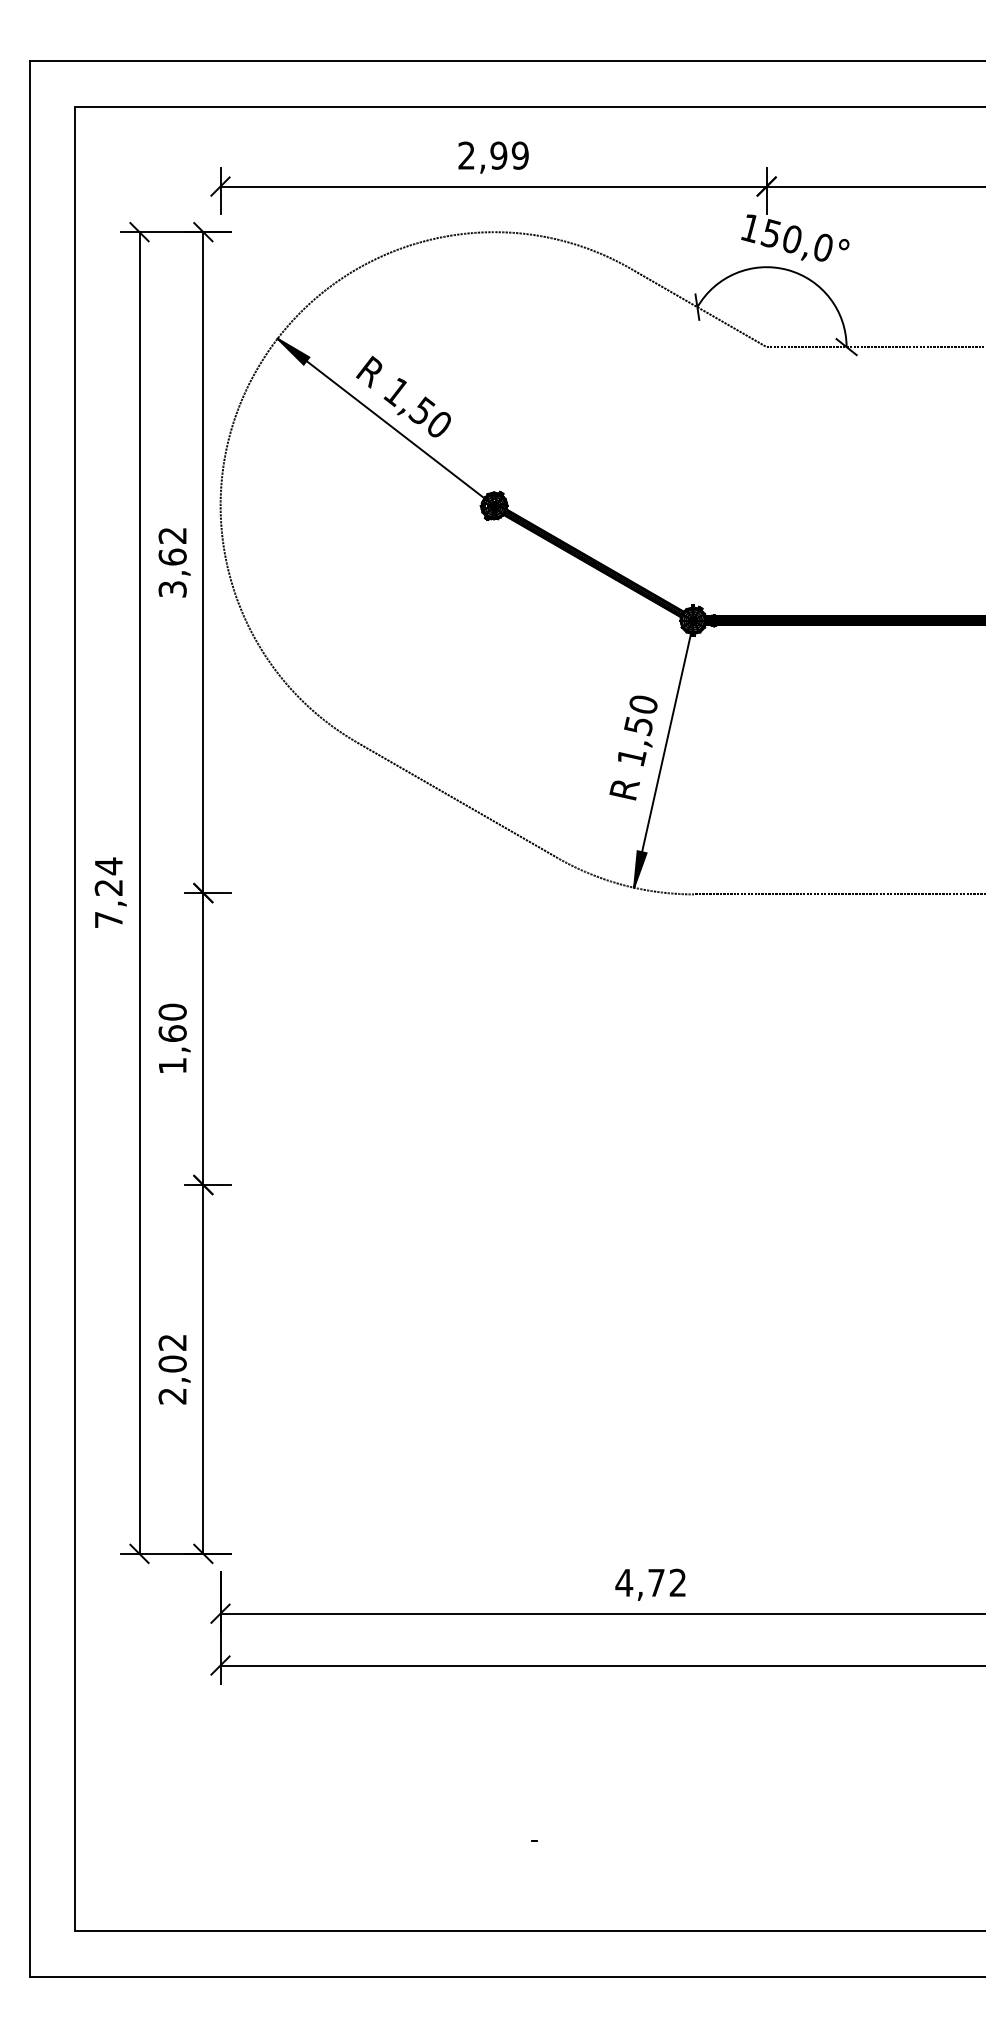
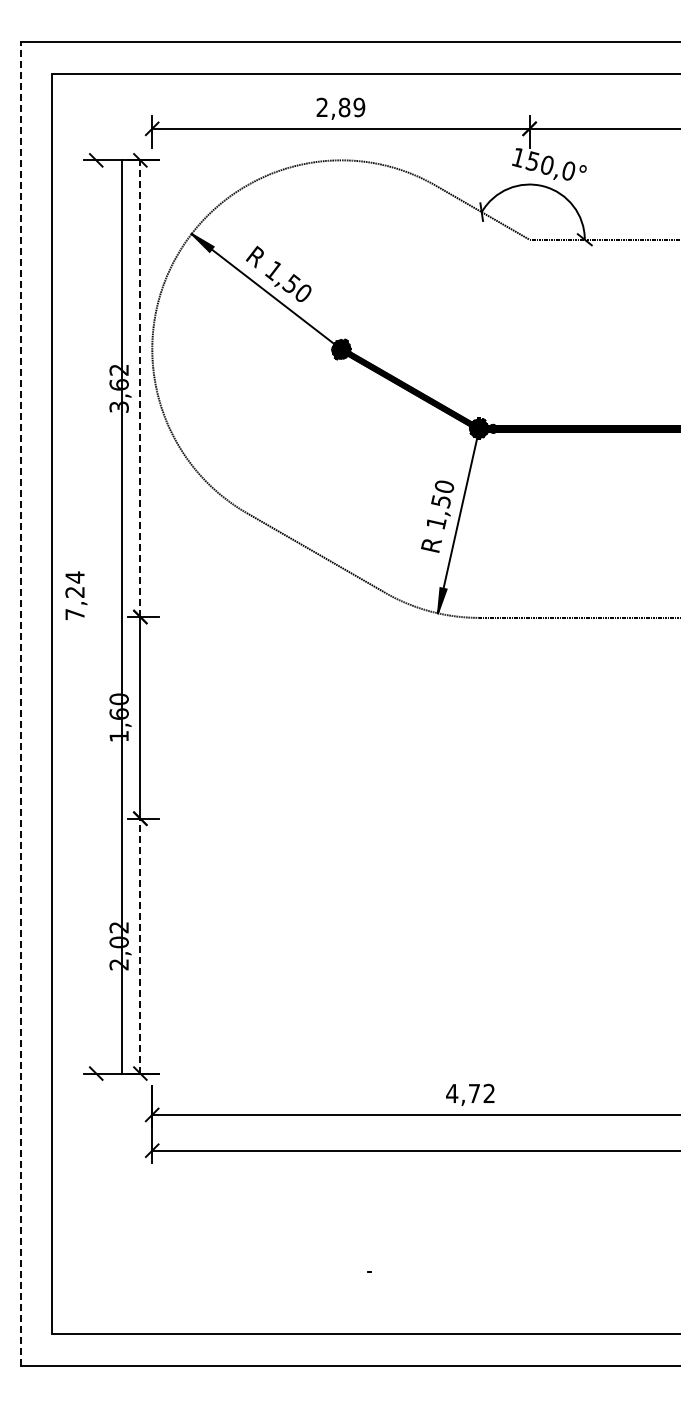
text: (498, 155) -> (344, 107), 2,99 -> 2,89
line: (203, 562) -> (140, 388), solid -> dashed
text: (110, 892) -> (76, 595), moved
line: (139, 892) -> (122, 616), moved
line: (29, 1019) -> (20, 704), solid -> dashed
line: (203, 1368) -> (140, 945), solid -> dashed
text: (650, 1584) -> (470, 1094), moved

